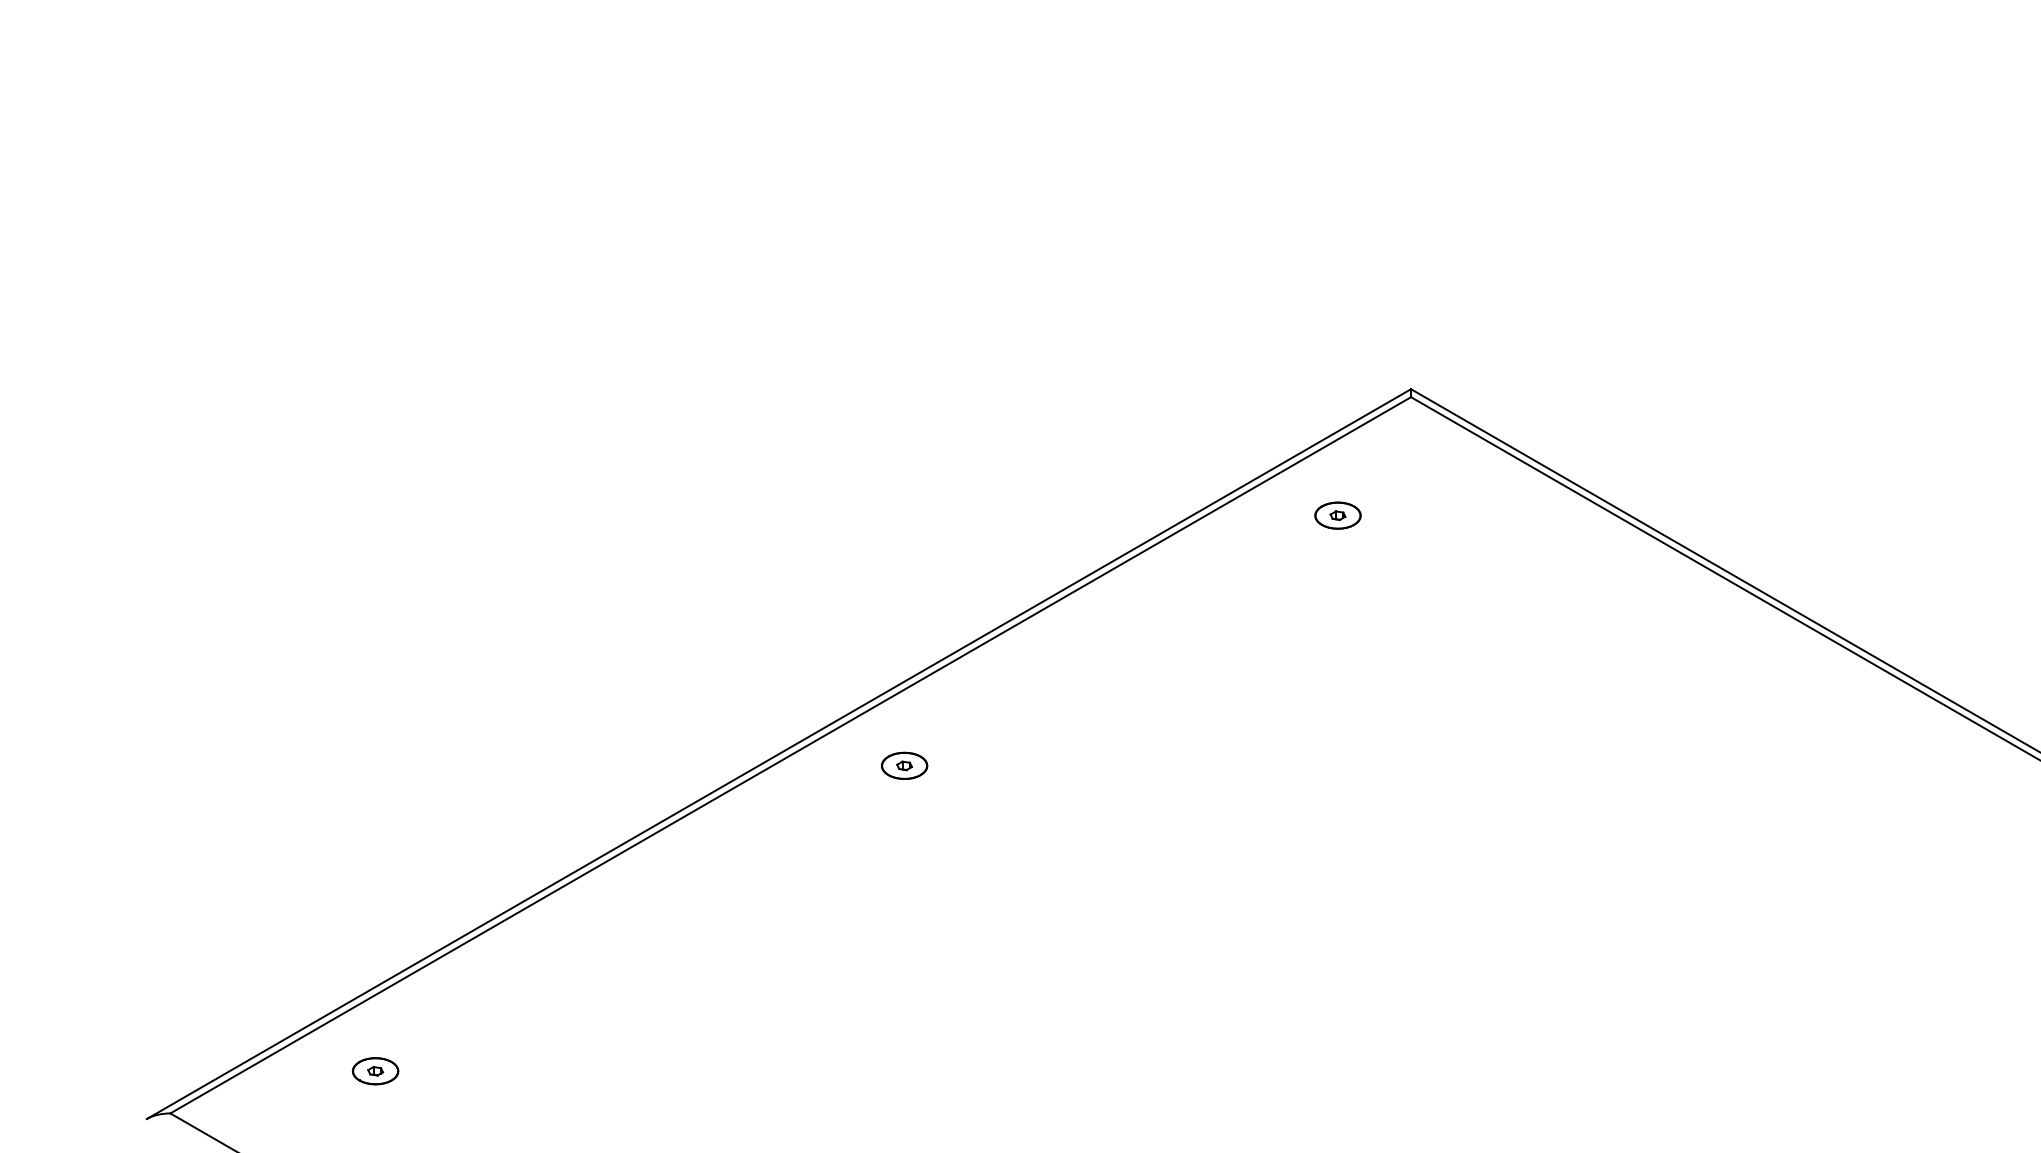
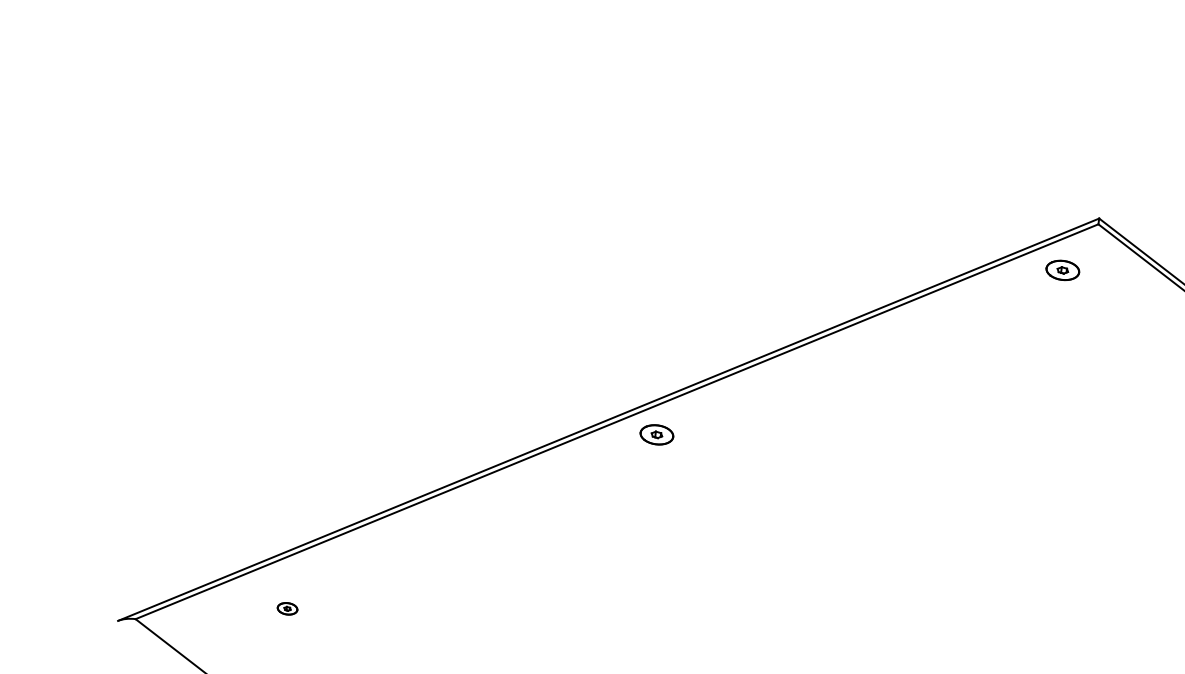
part: (1337, 515) -> (1062, 270), moved
part: (904, 765) -> (656, 434), moved
part: (375, 1071) -> (287, 608), size x0.6

